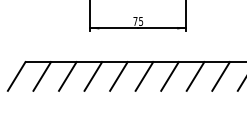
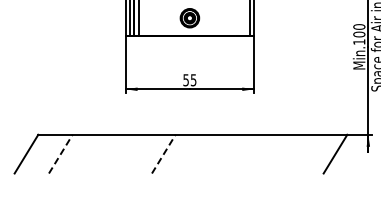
text: (135, 21) -> (185, 80), 75 -> 55
line: (68, 75) -> (95, 153), removed
line: (93, 75) -> (129, 153), removed
line: (144, 75) -> (198, 153), removed
line: (170, 75) -> (232, 153), removed
line: (195, 75) -> (266, 153), removed
line: (221, 75) -> (301, 153), removed
line: (42, 76) -> (60, 154), solid -> dashed
line: (118, 76) -> (163, 154), solid -> dashed

